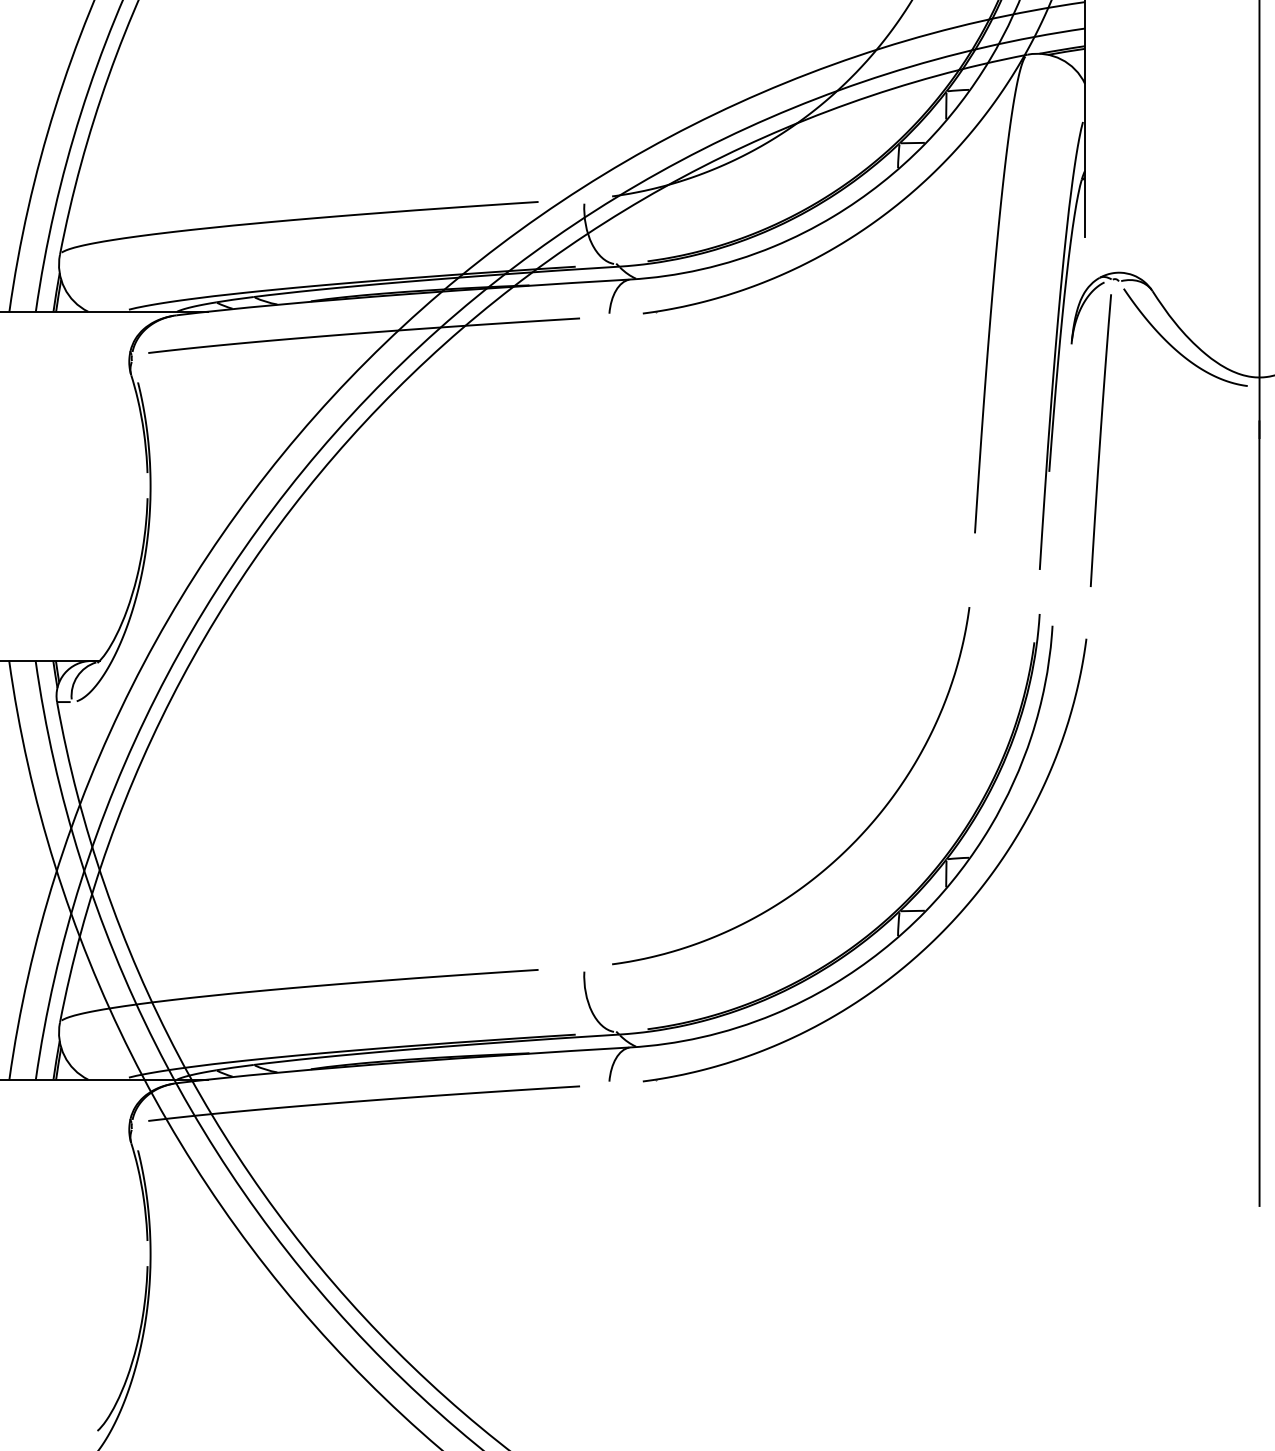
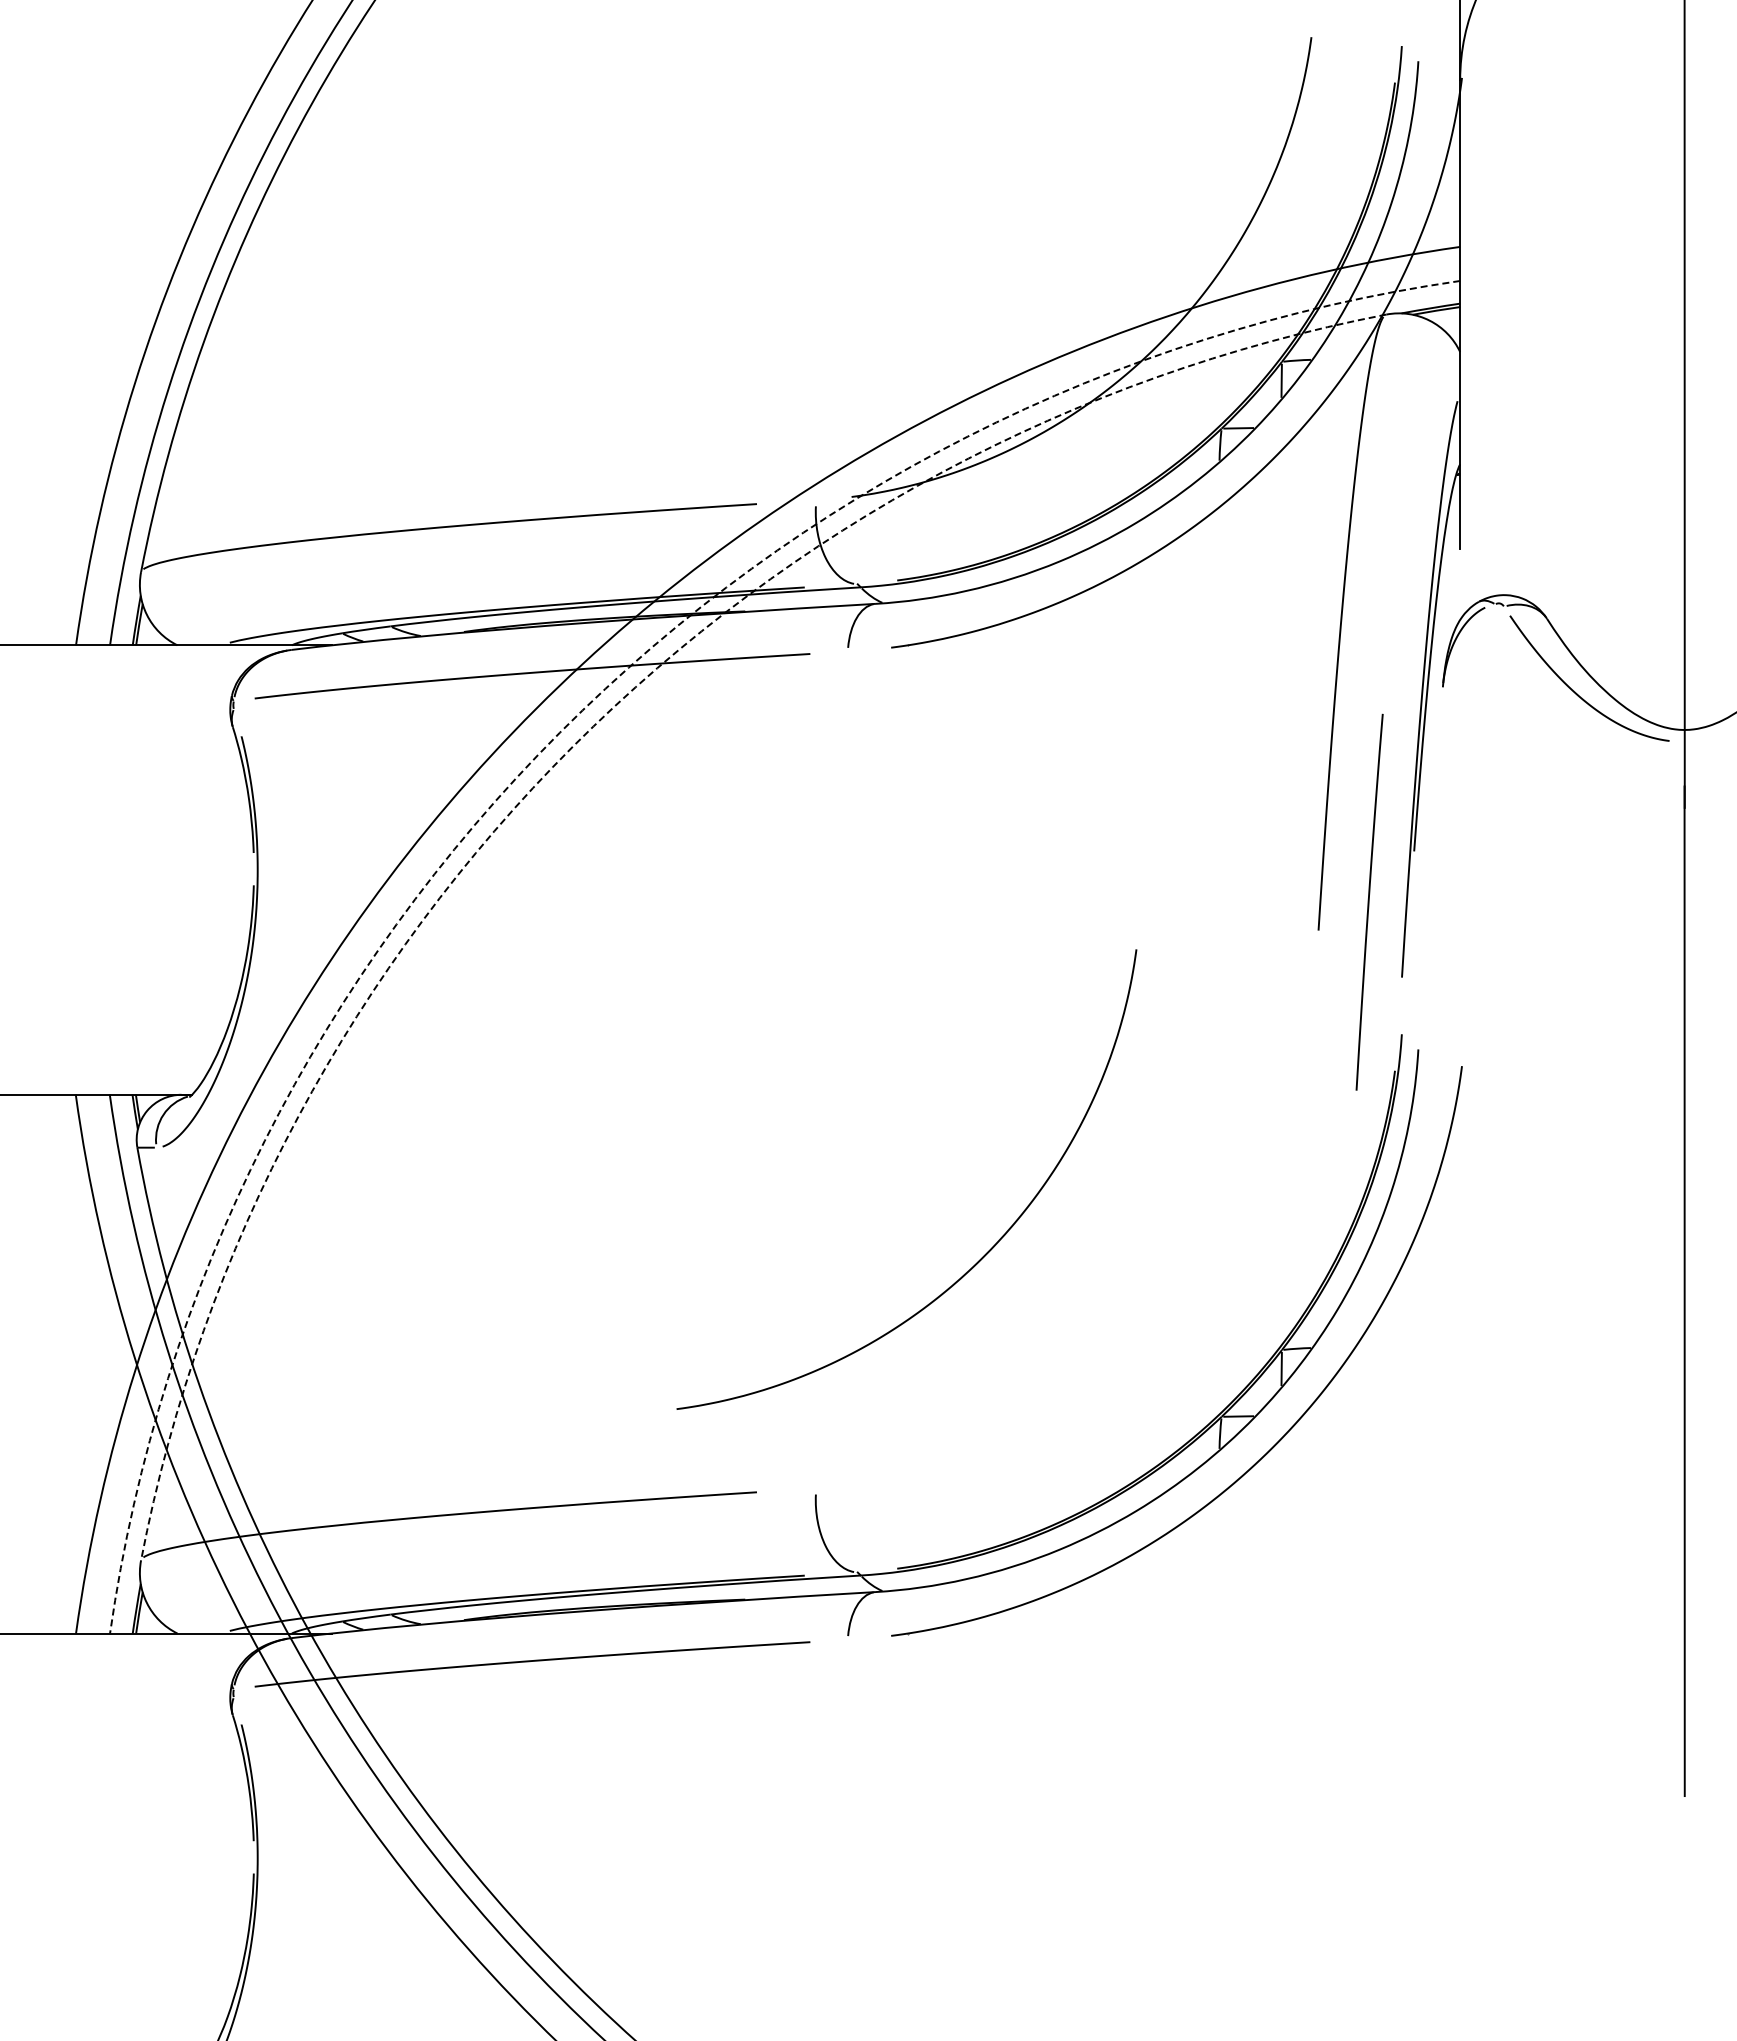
arc: (385, 379) -> (560, 732), solid -> dashed
arc: (395, 390) -> (572, 746), solid -> dashed
curve: (1100, 440) -> (1369, 901), moved
curve: (850, 844) -> (983, 1255), moved

